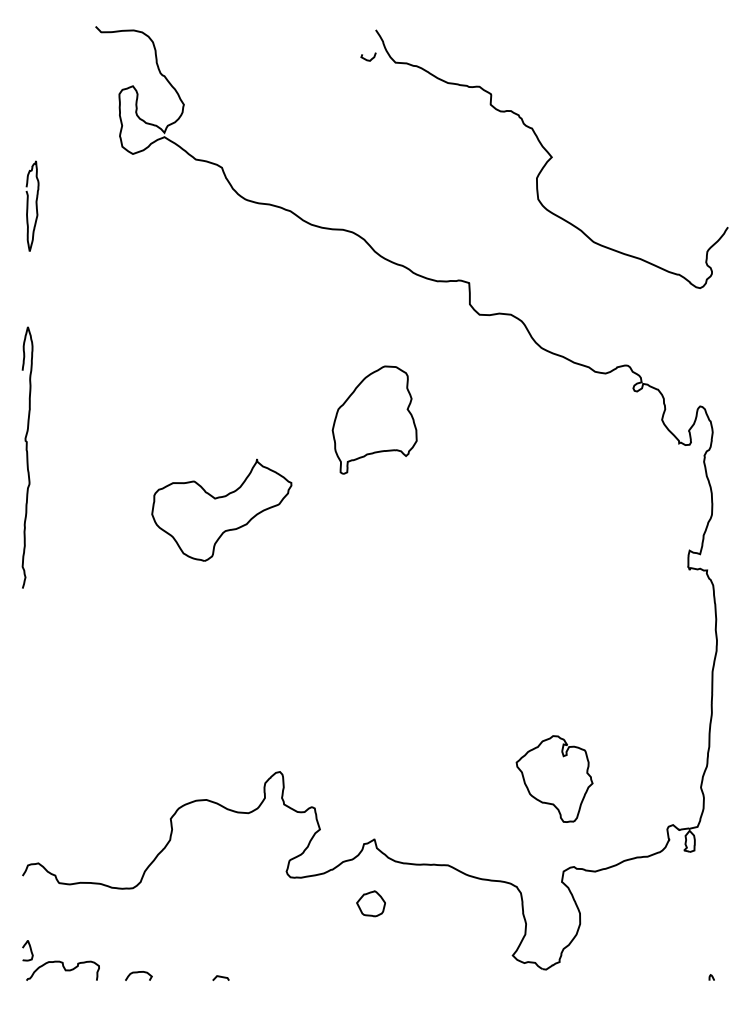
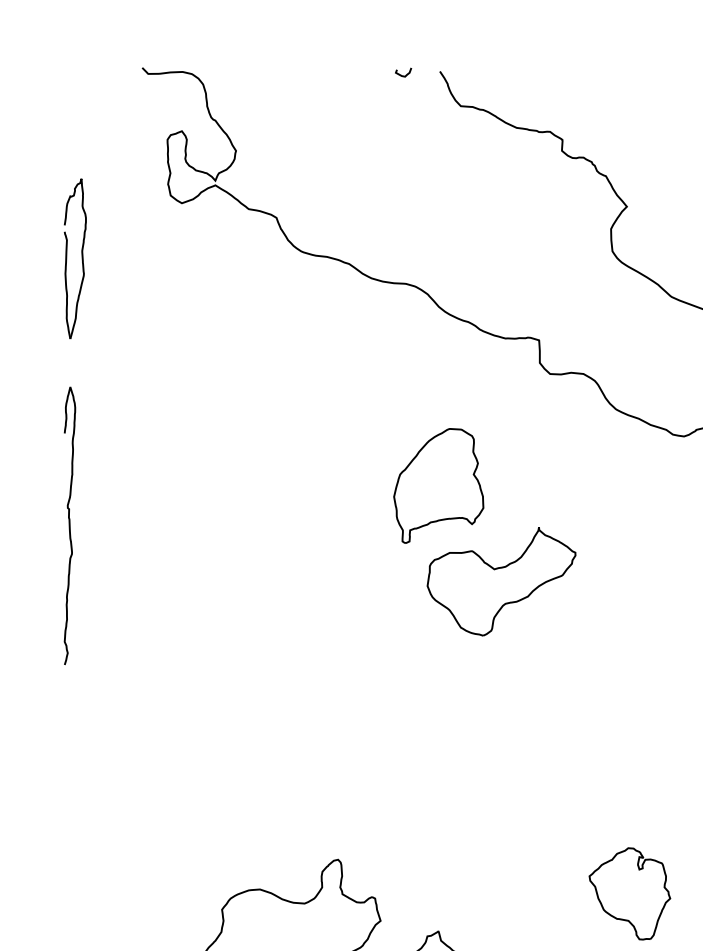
curve: (368, 59) -> (403, 75), moved
part: (32, 205) -> (75, 257), size x1.67
part: (221, 509) -> (501, 580), moved
part: (554, 778) -> (629, 893), moved

